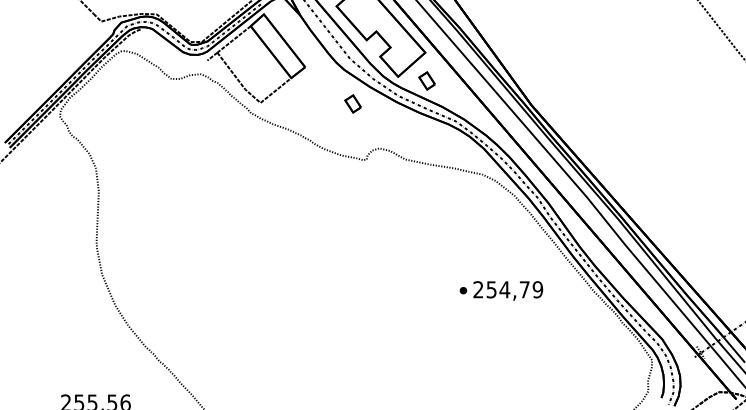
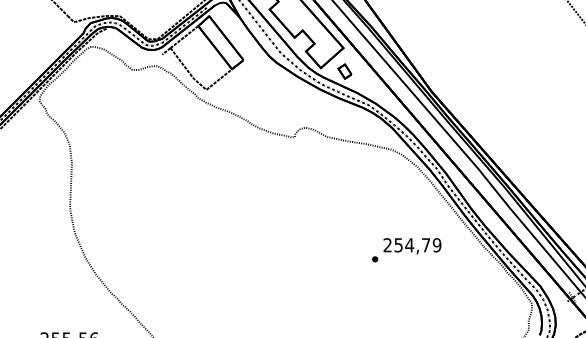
part: (352, 103) -> (282, 90), removed
part: (463, 290) -> (375, 259), moved

